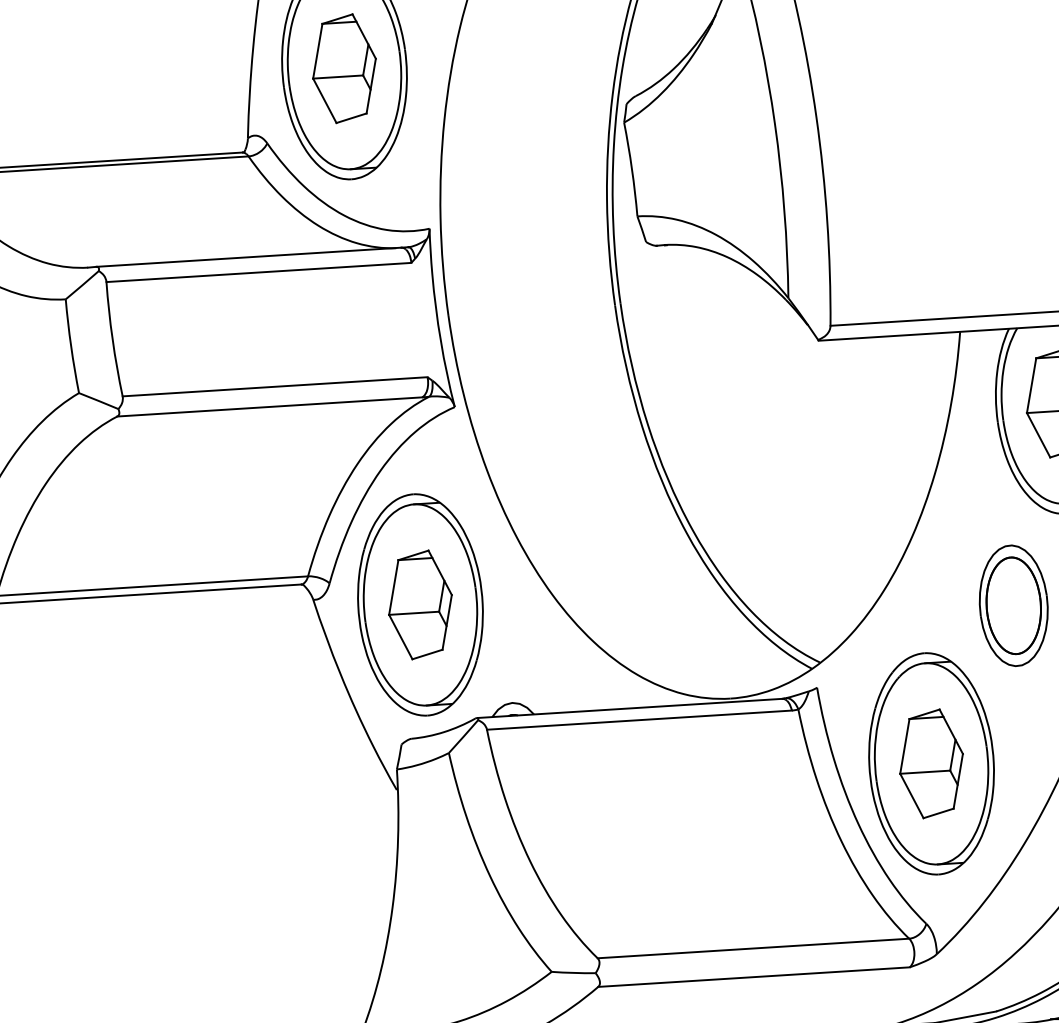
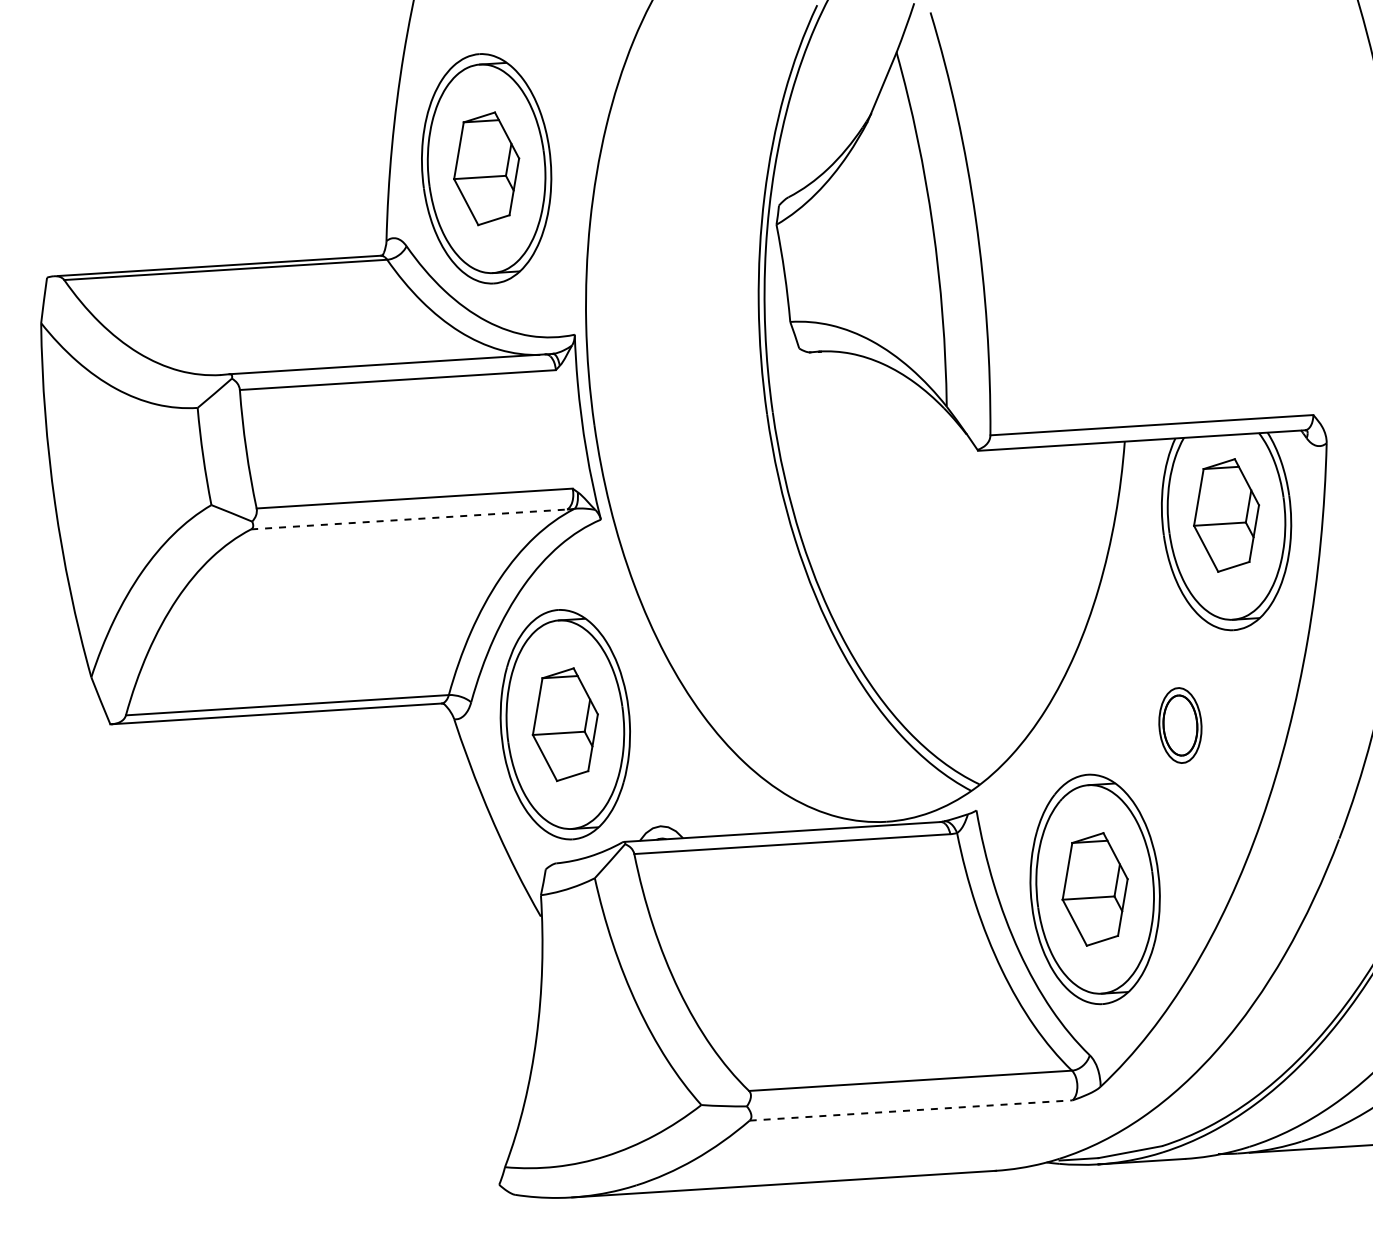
line: (270, 406) -> (409, 519), solid -> dashed
part: (1013, 605) -> (1180, 725), size x0.6
line: (754, 977) -> (911, 1110), solid -> dashed

